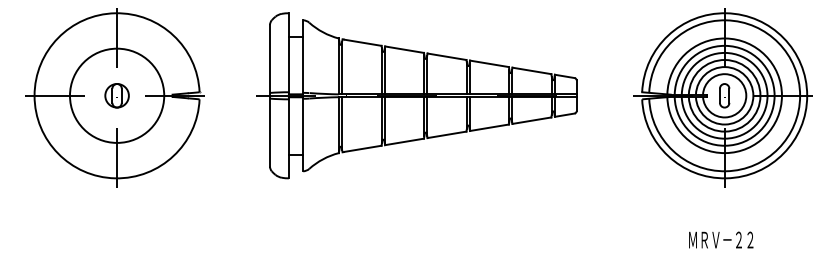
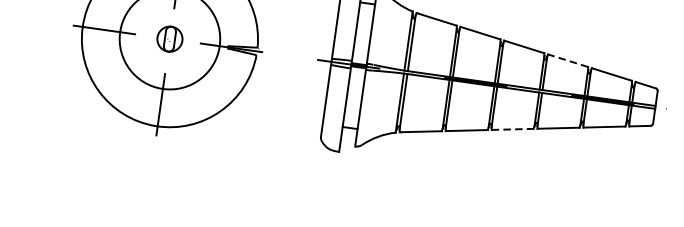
line: (489, 63) -> (568, 60), solid -> dashed
line: (447, 134) -> (513, 129), solid -> dashed

